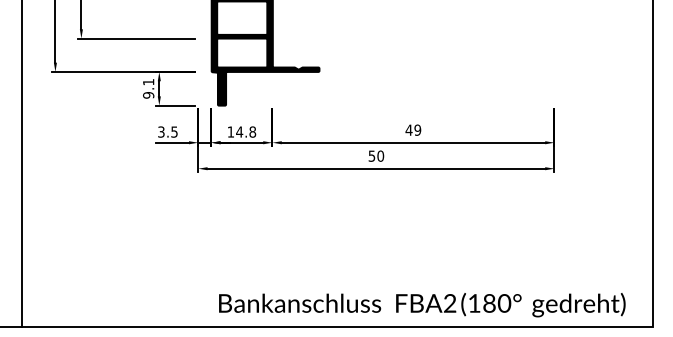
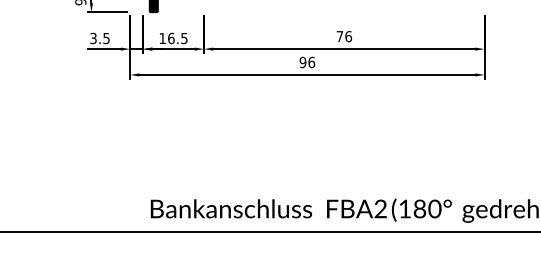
text: (413, 129) -> (344, 35), 49 -> 76
text: (246, 131) -> (178, 37), 14.8 -> 16.5
text: (376, 155) -> (307, 61), 50 -> 96

